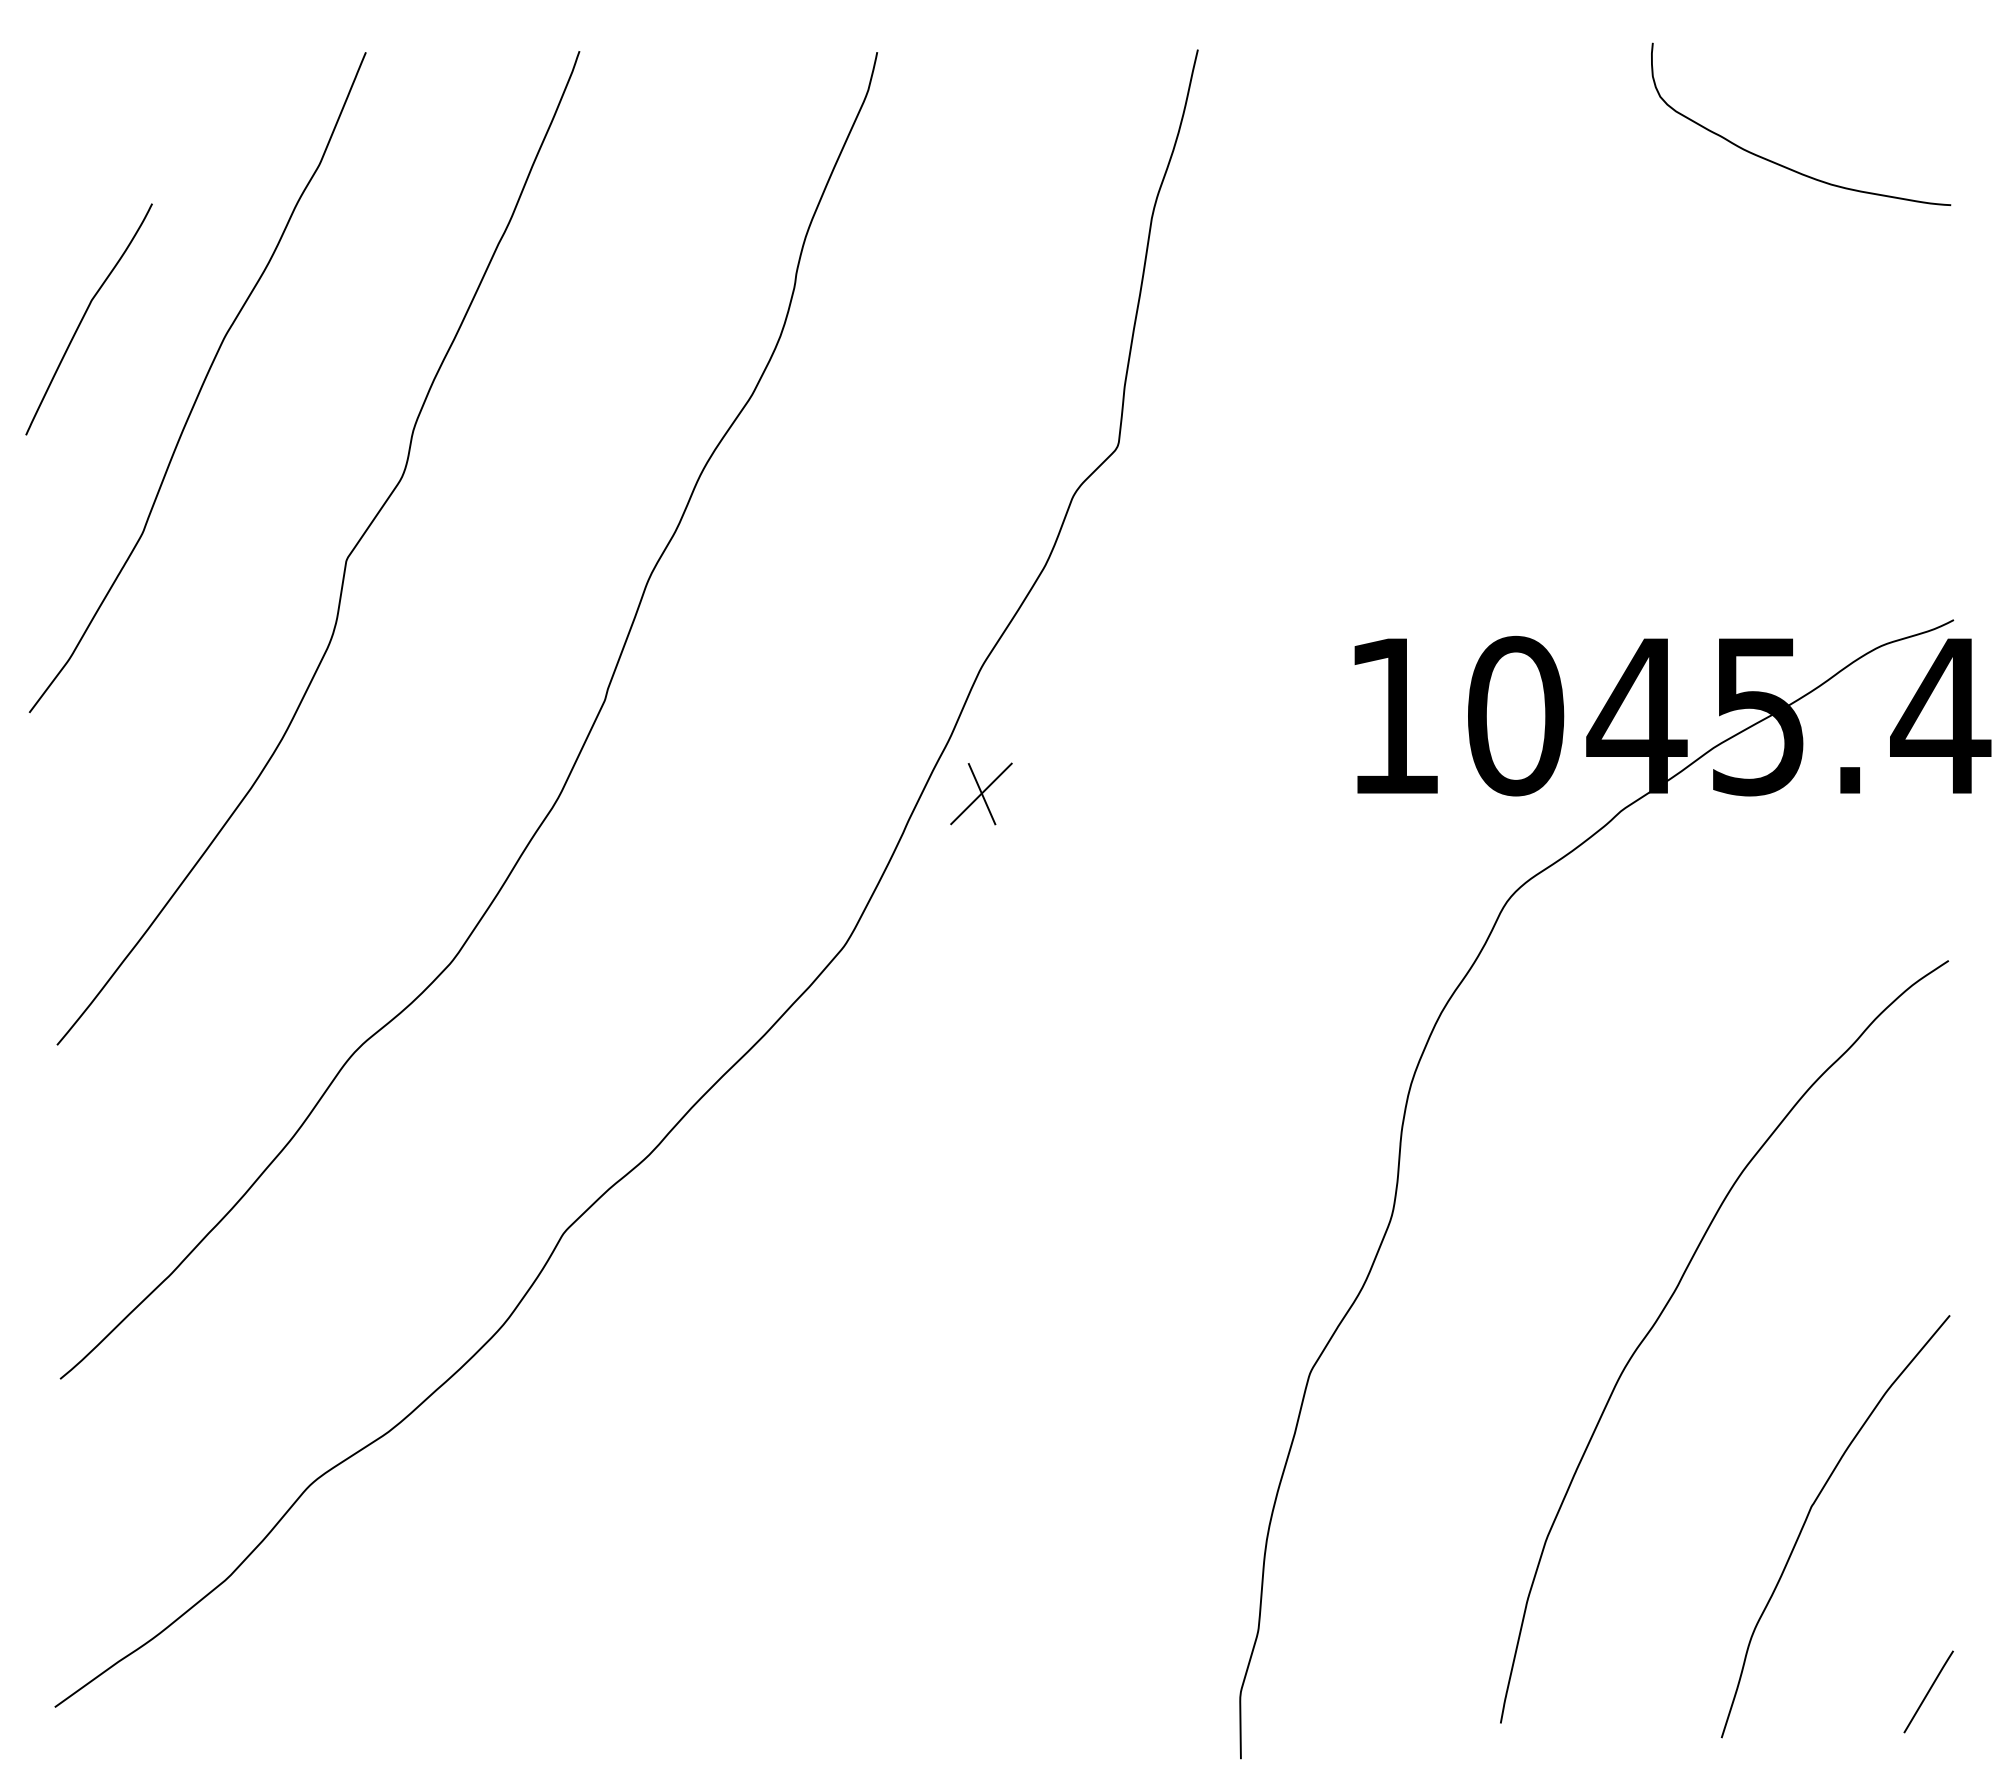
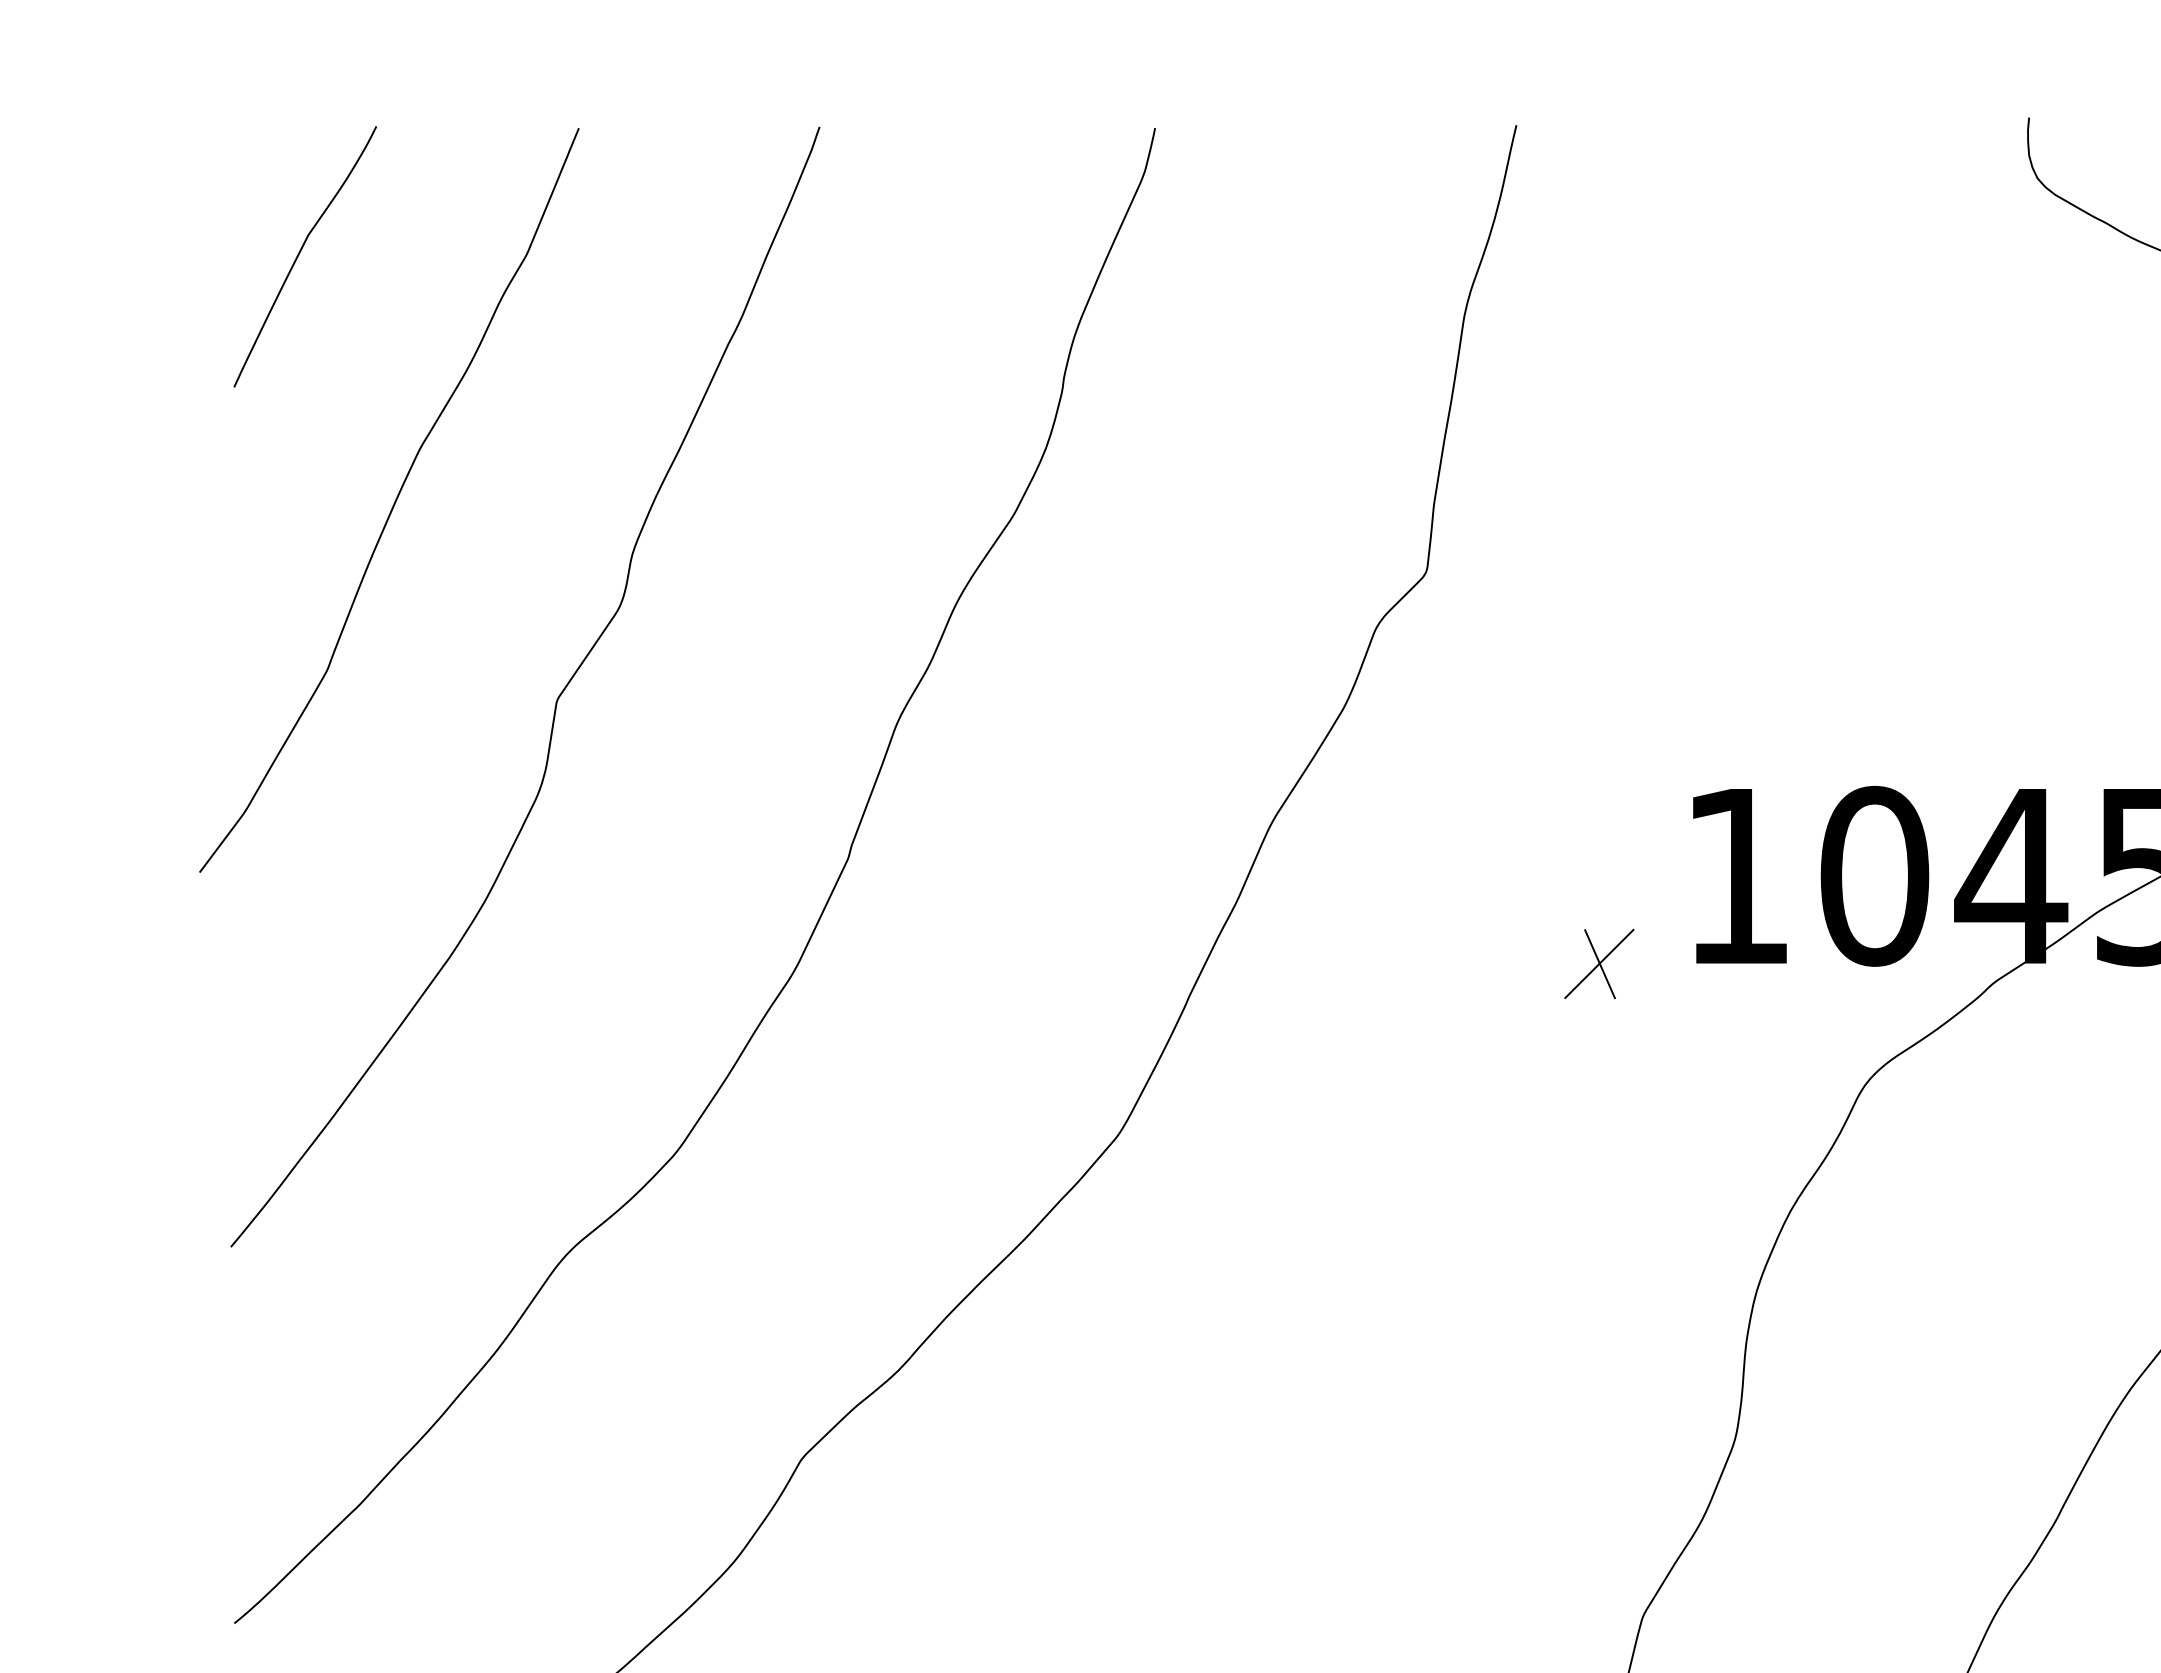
curve: (84, 317) -> (300, 254), moved
part: (981, 793) -> (1599, 963), moved

